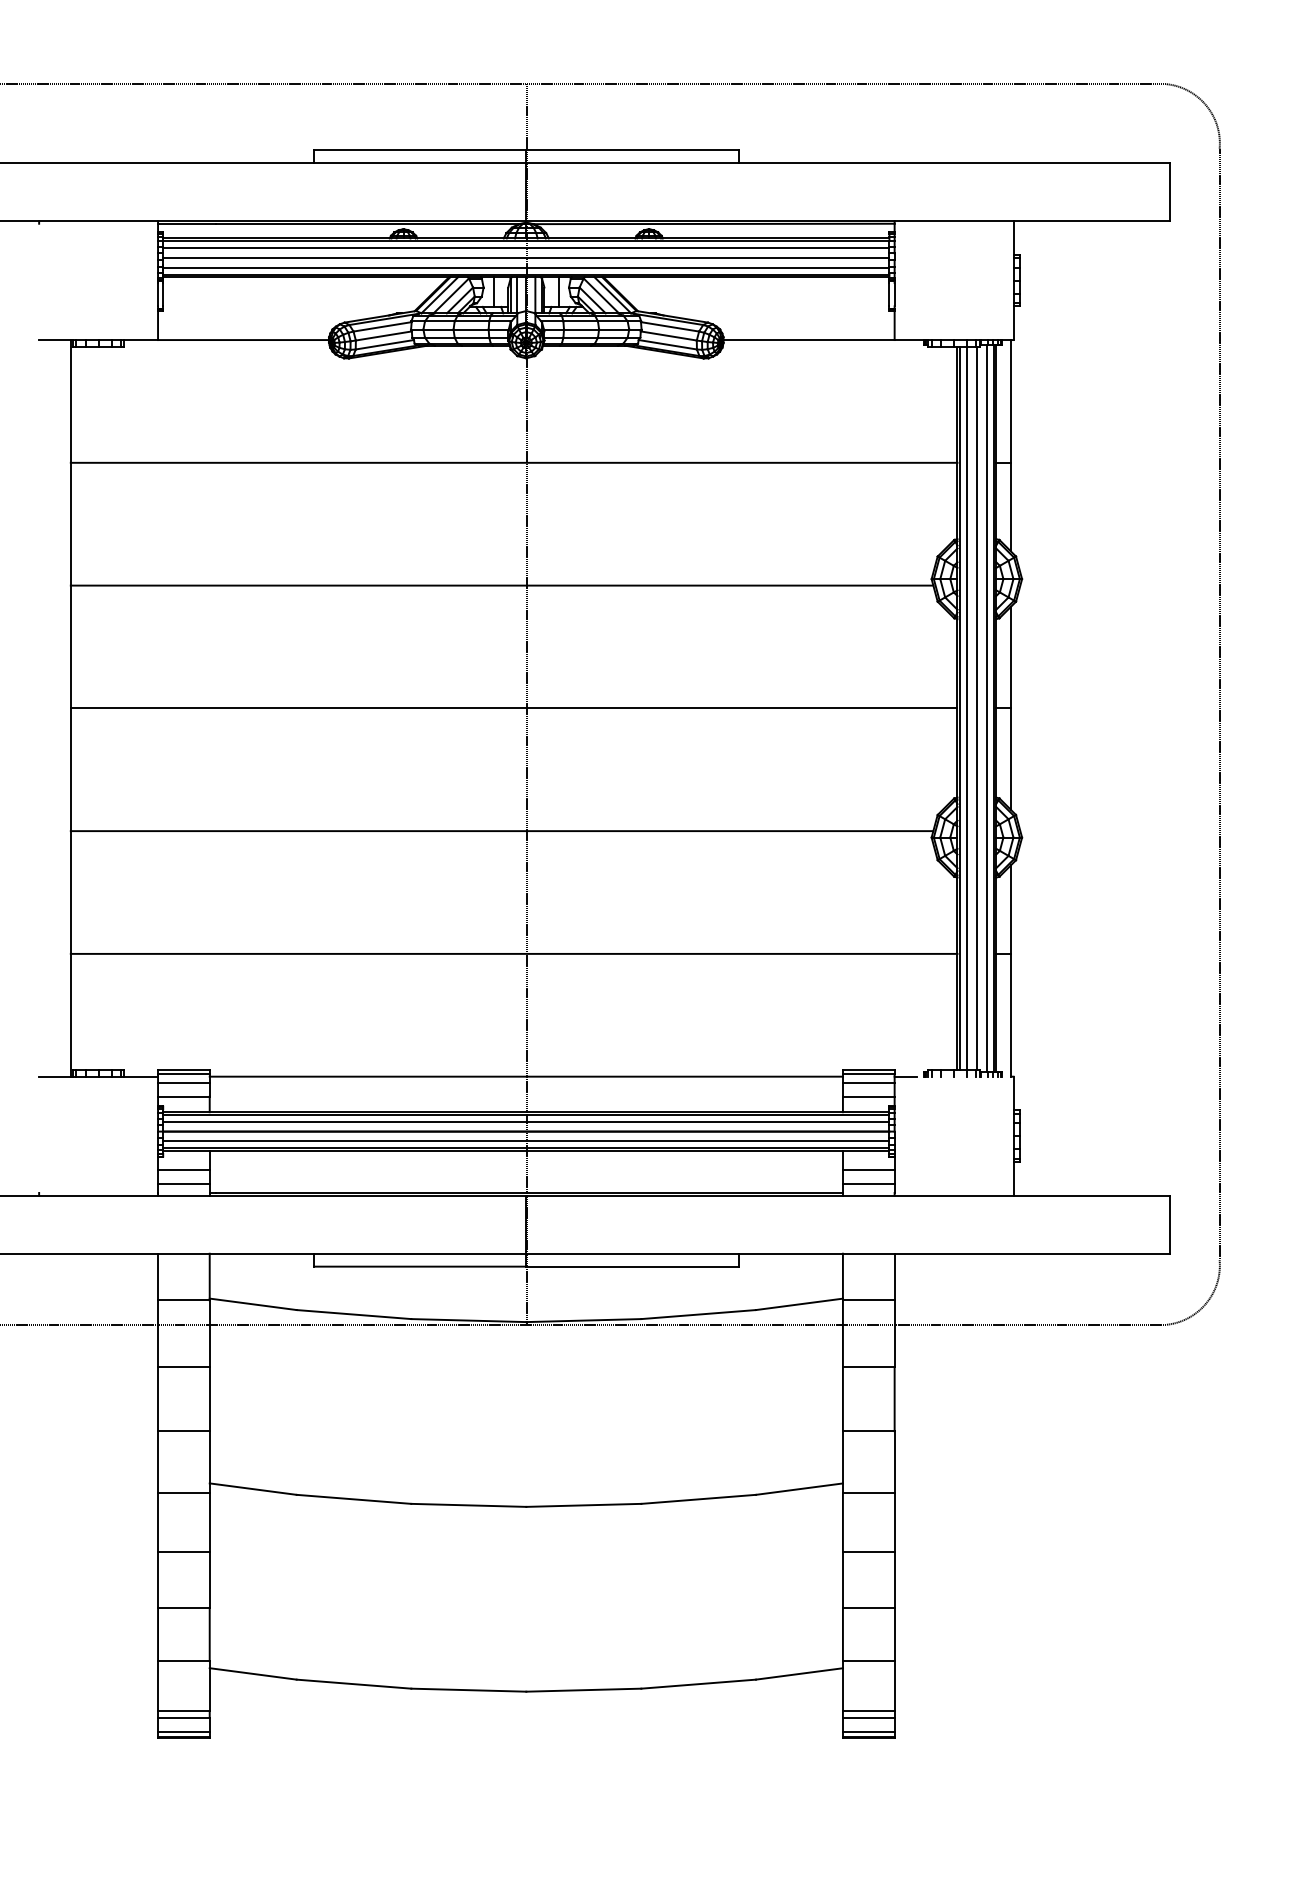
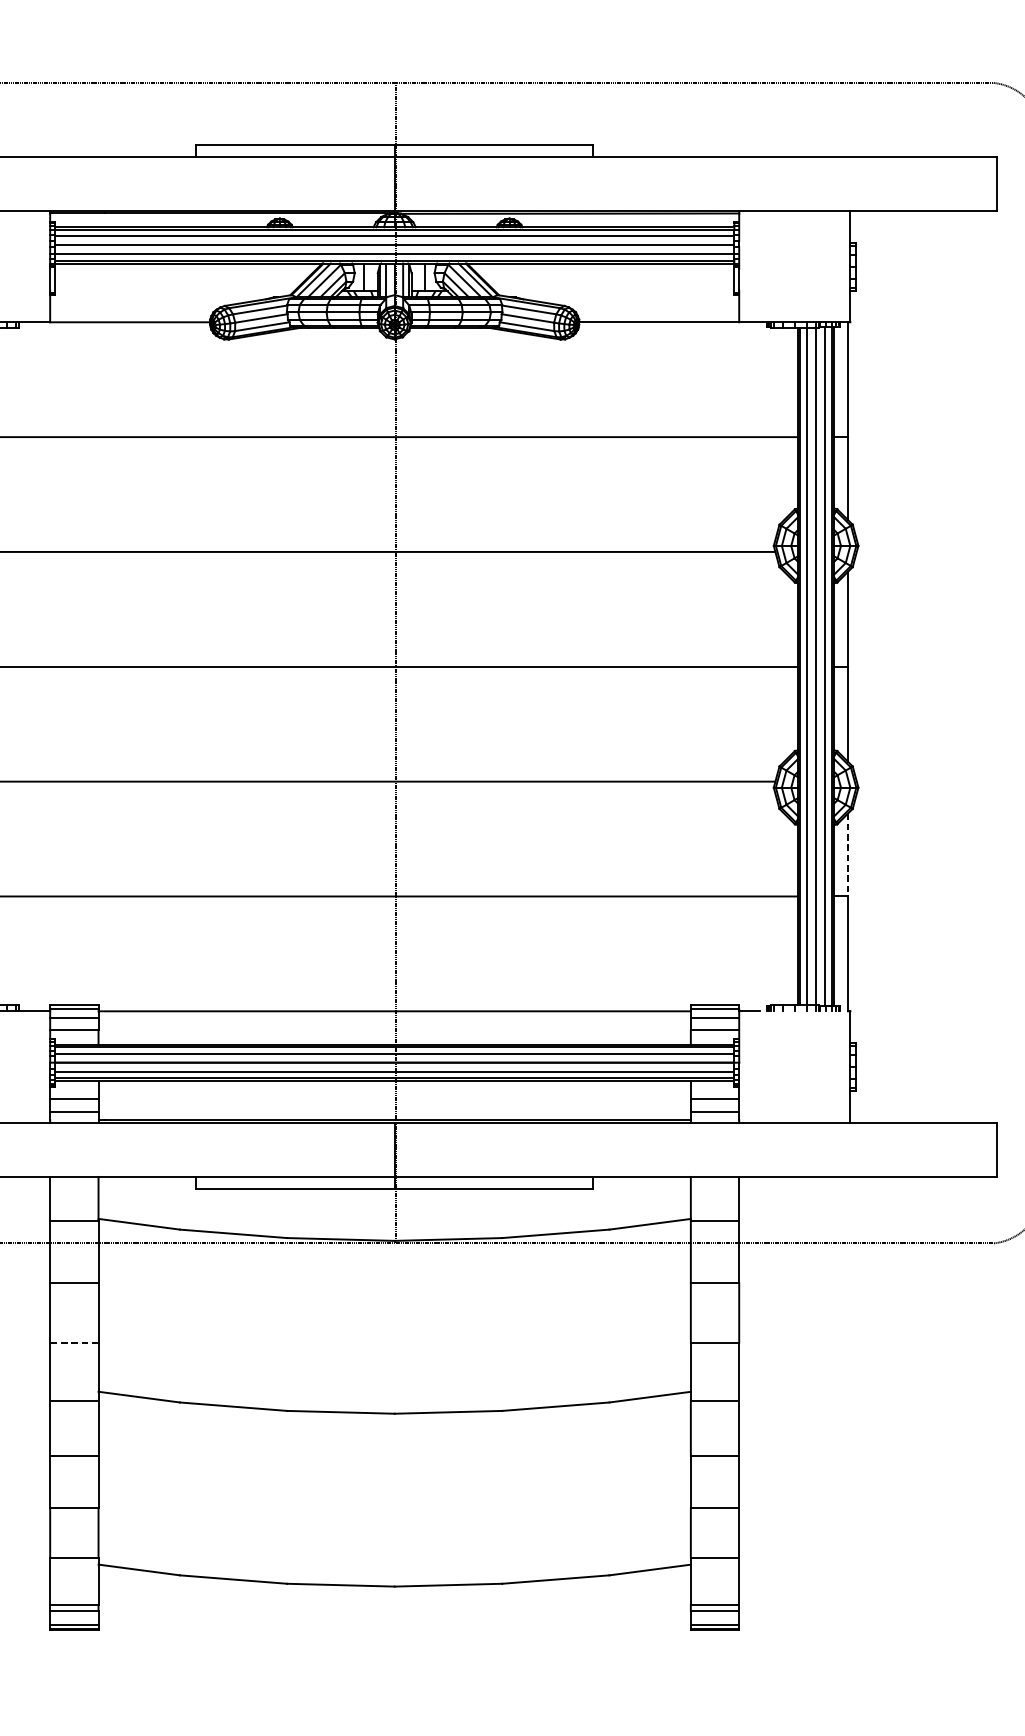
line: (1010, 910) -> (847, 855), solid -> dashed
line: (183, 1431) -> (74, 1343), solid -> dashed

